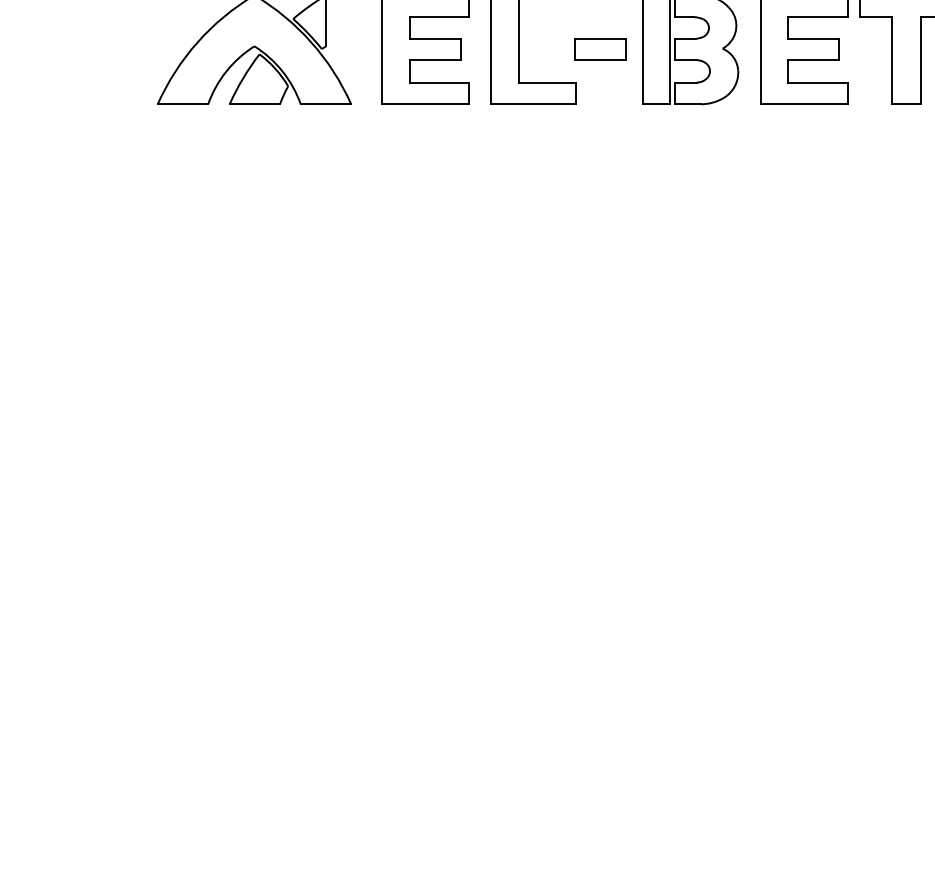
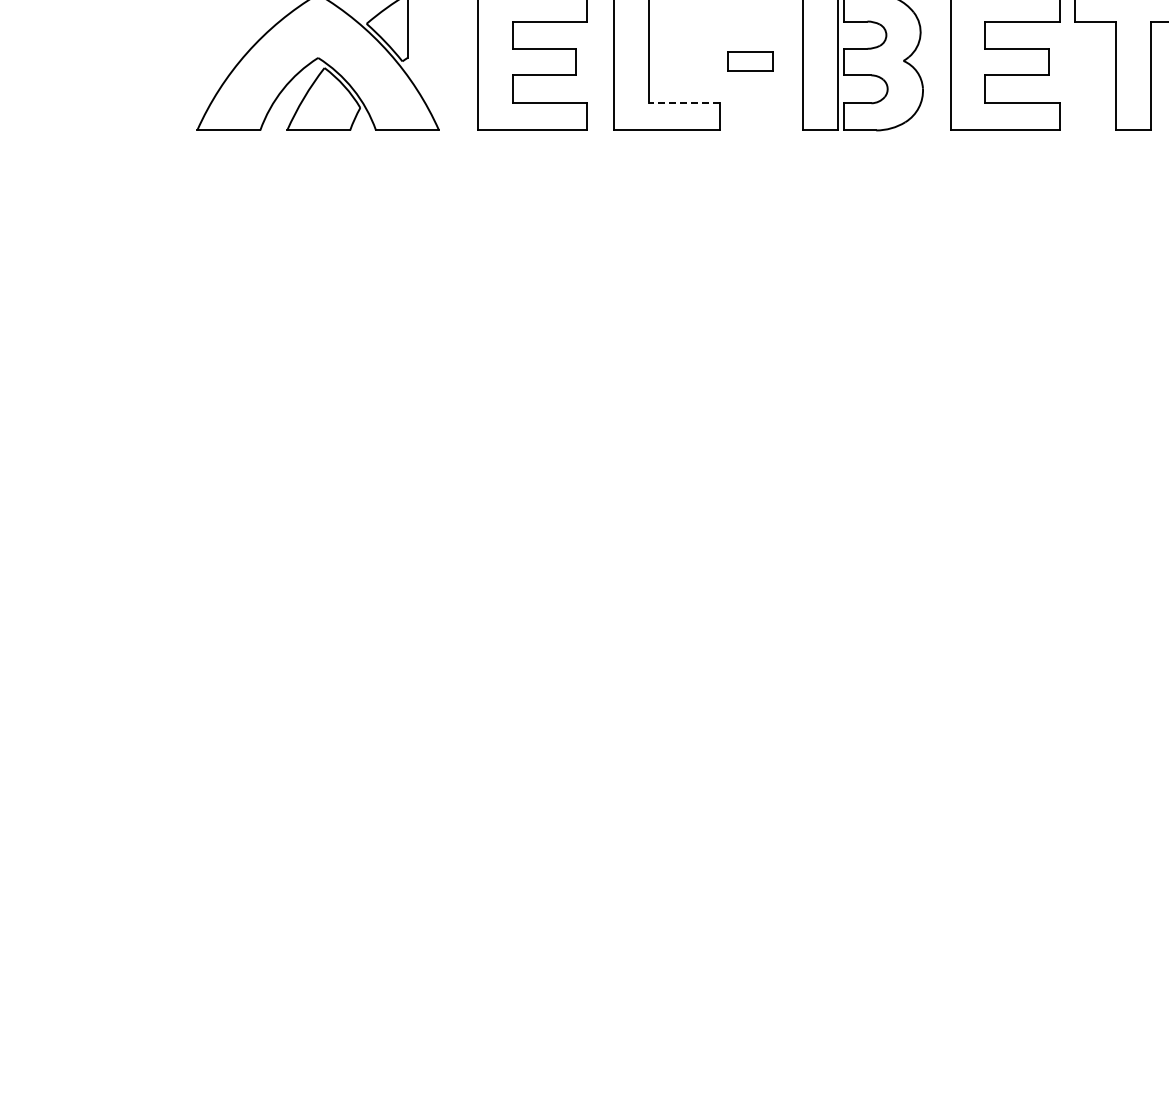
part: (600, 49) -> (750, 61), size x0.7
line: (547, 82) -> (684, 103), solid -> dashed

